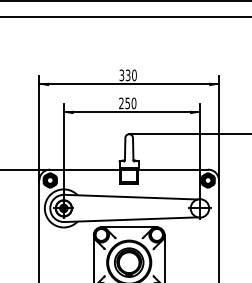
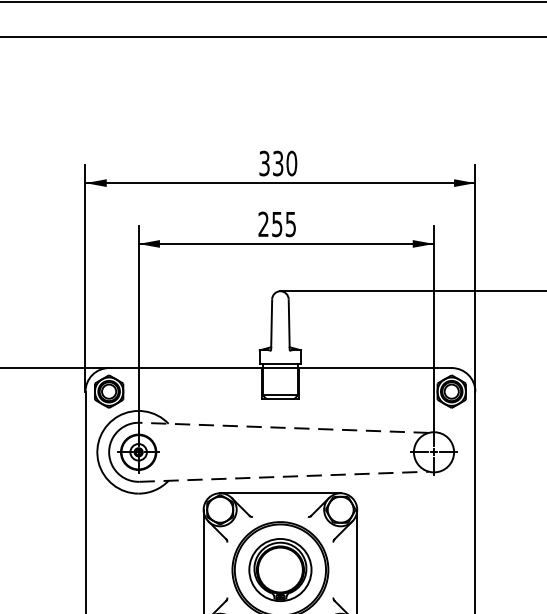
text: (133, 103) -> (289, 224), 250 -> 255
line: (130, 197) -> (283, 428), solid -> dashed
line: (130, 219) -> (283, 476), solid -> dashed

